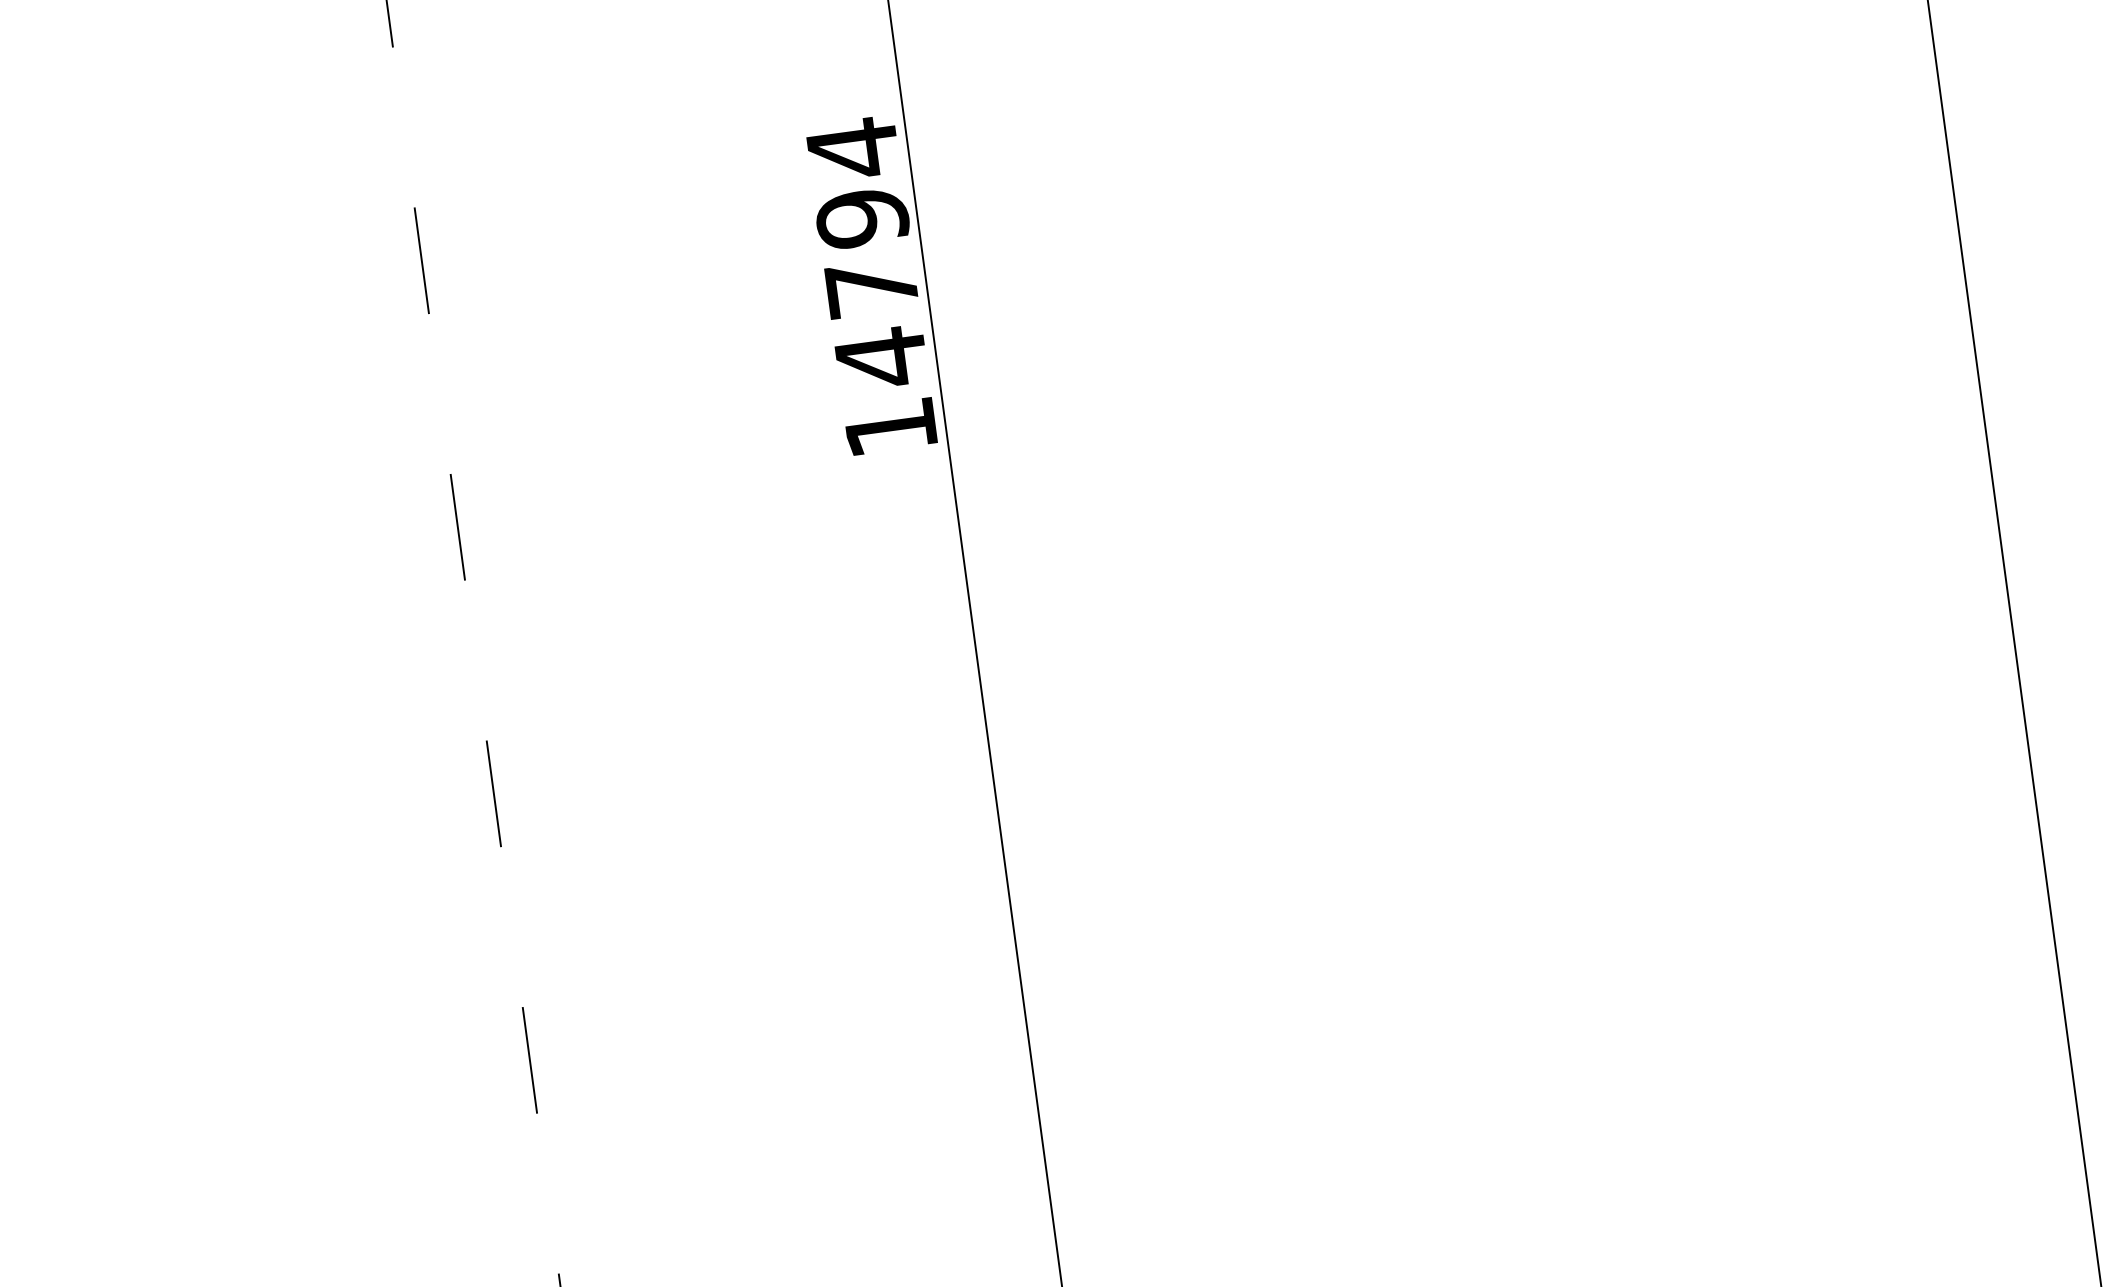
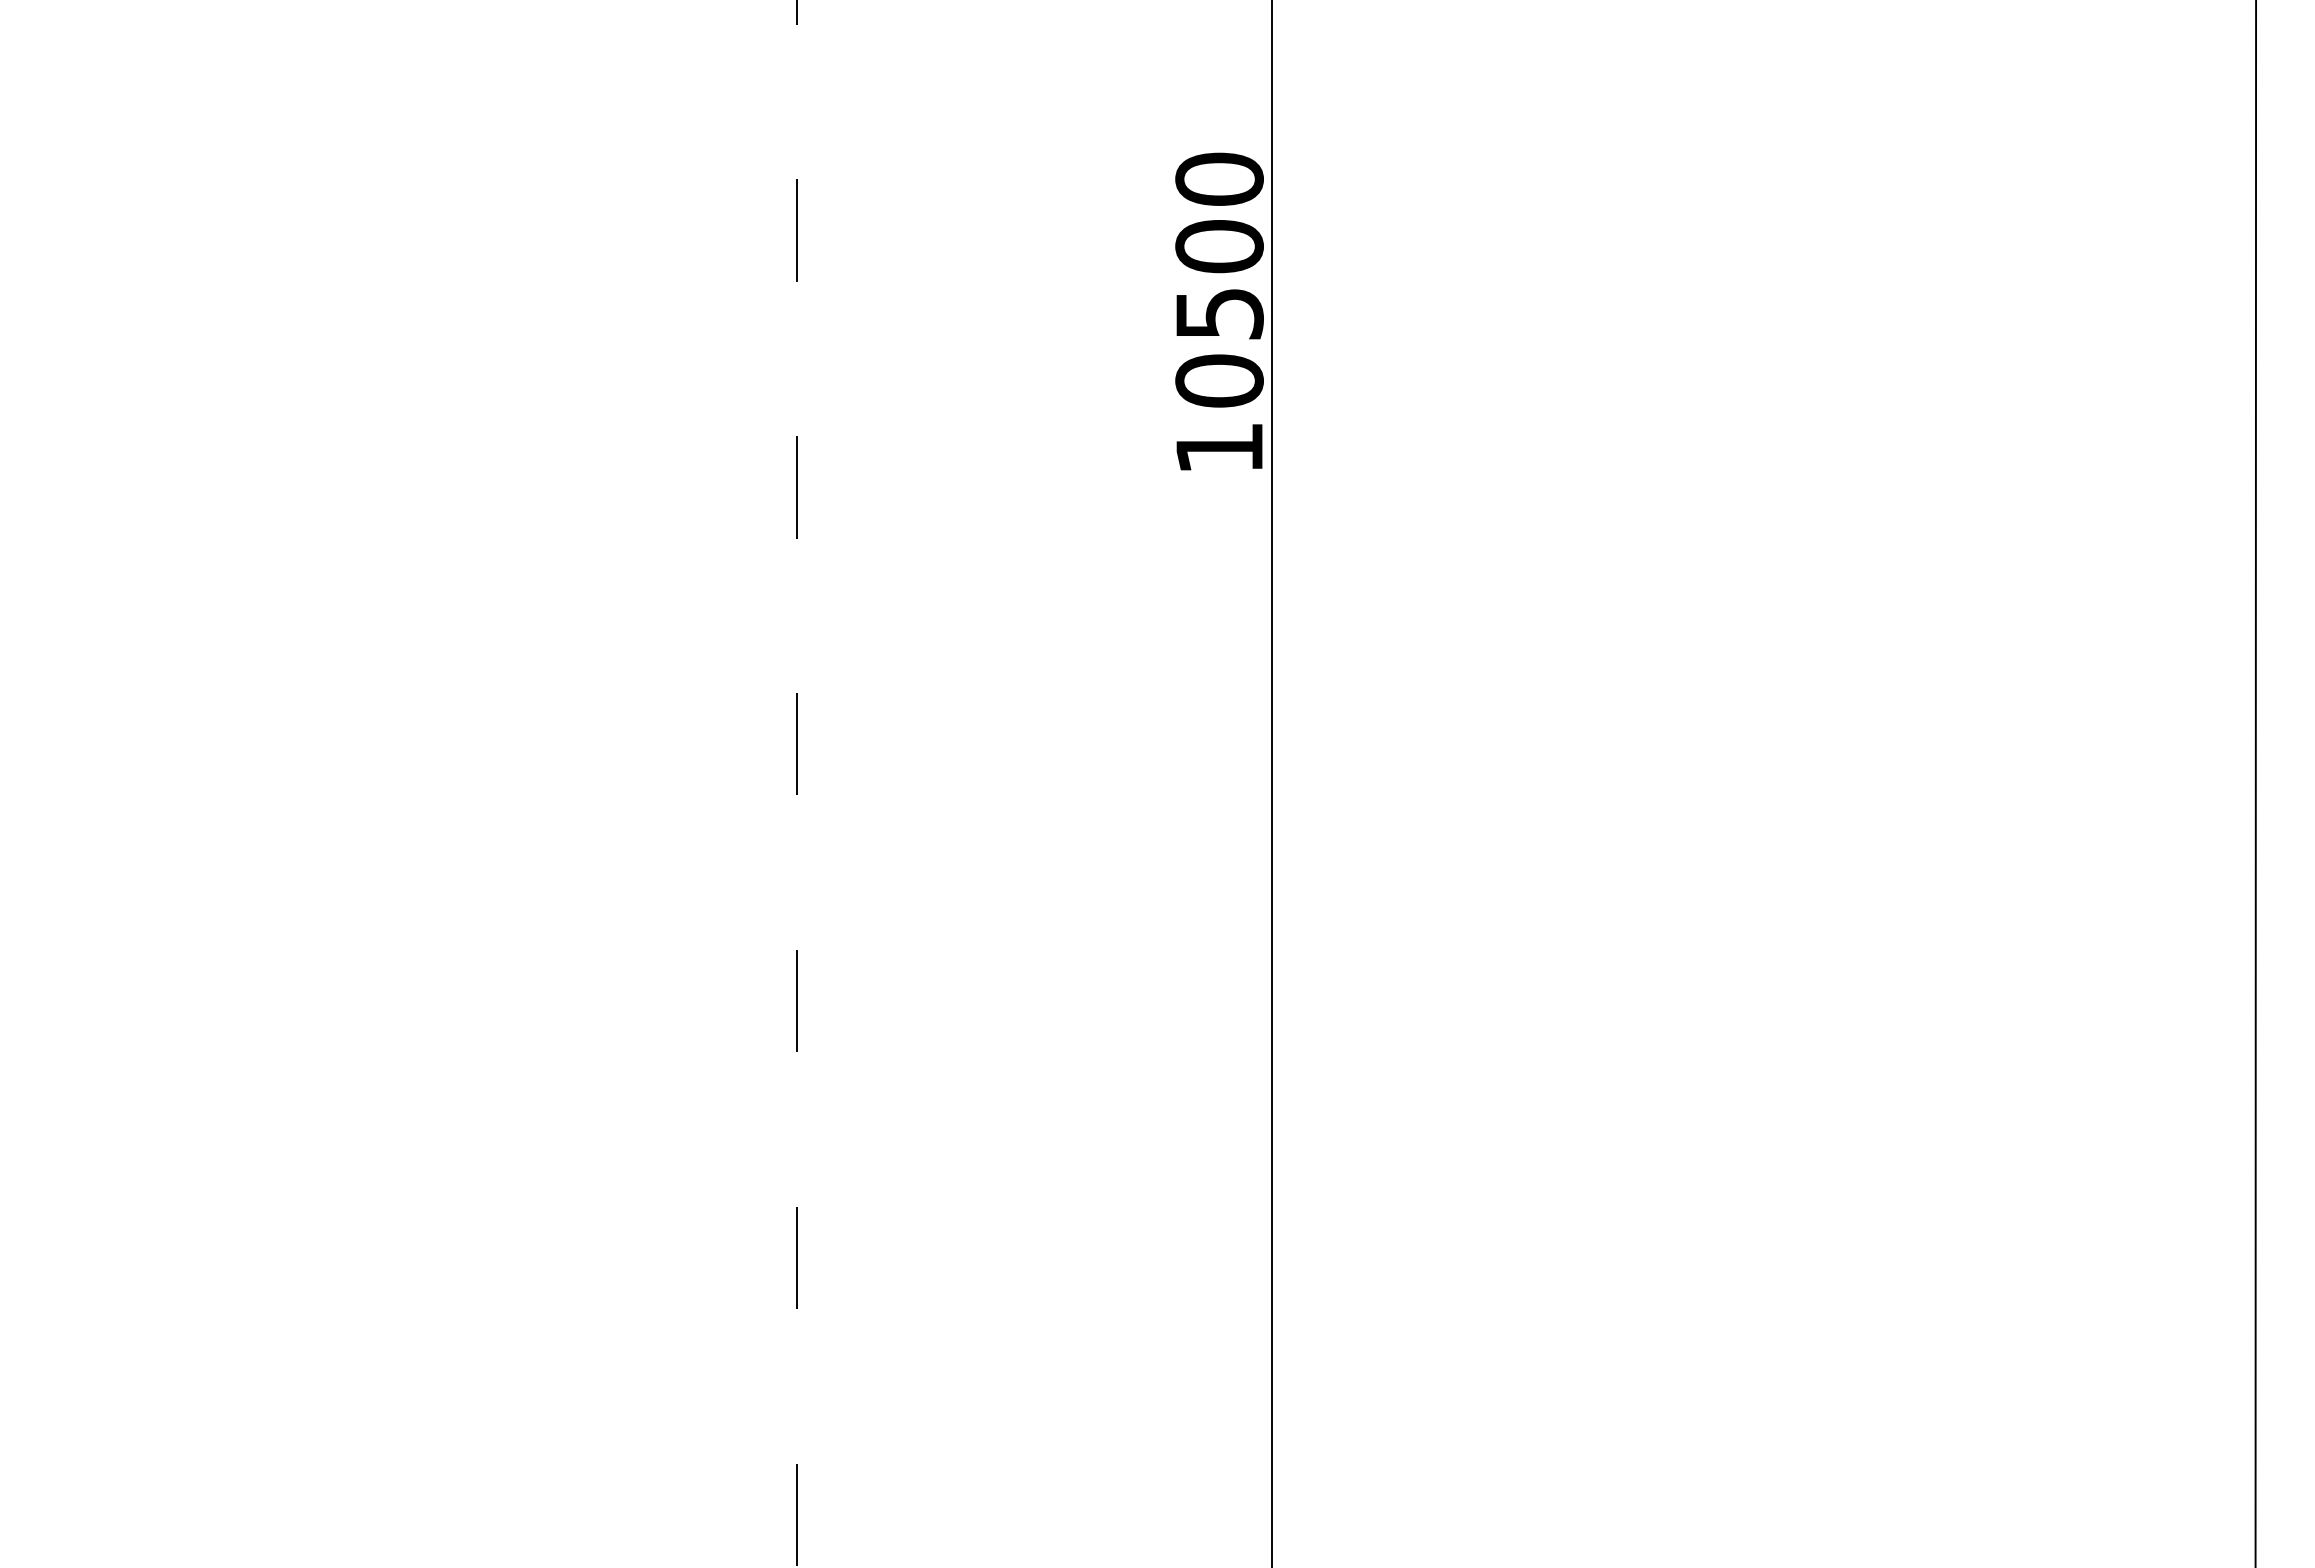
text: (867, 253) -> (1219, 280), 14794 -> 10500

